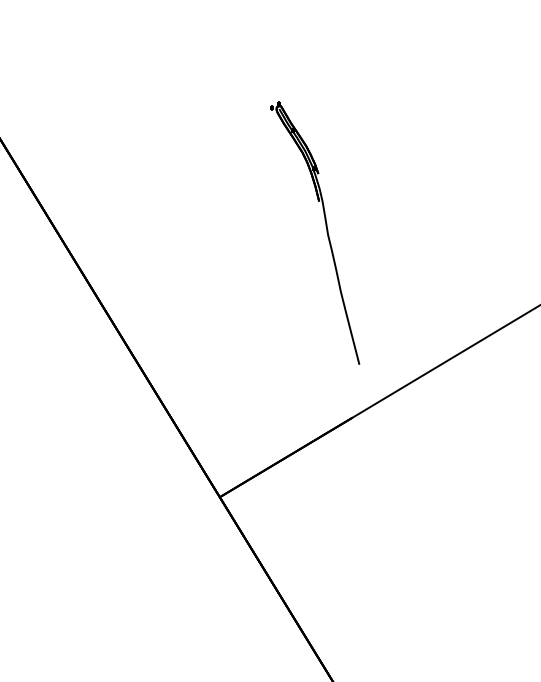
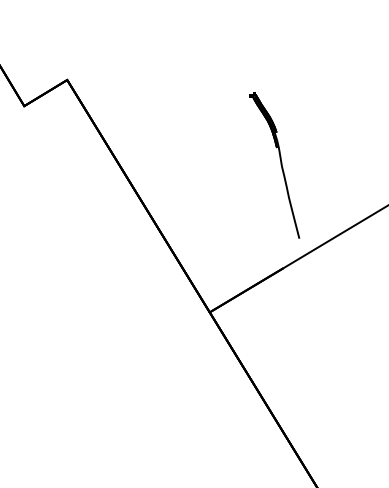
part: (314, 233) -> (274, 165), moved

